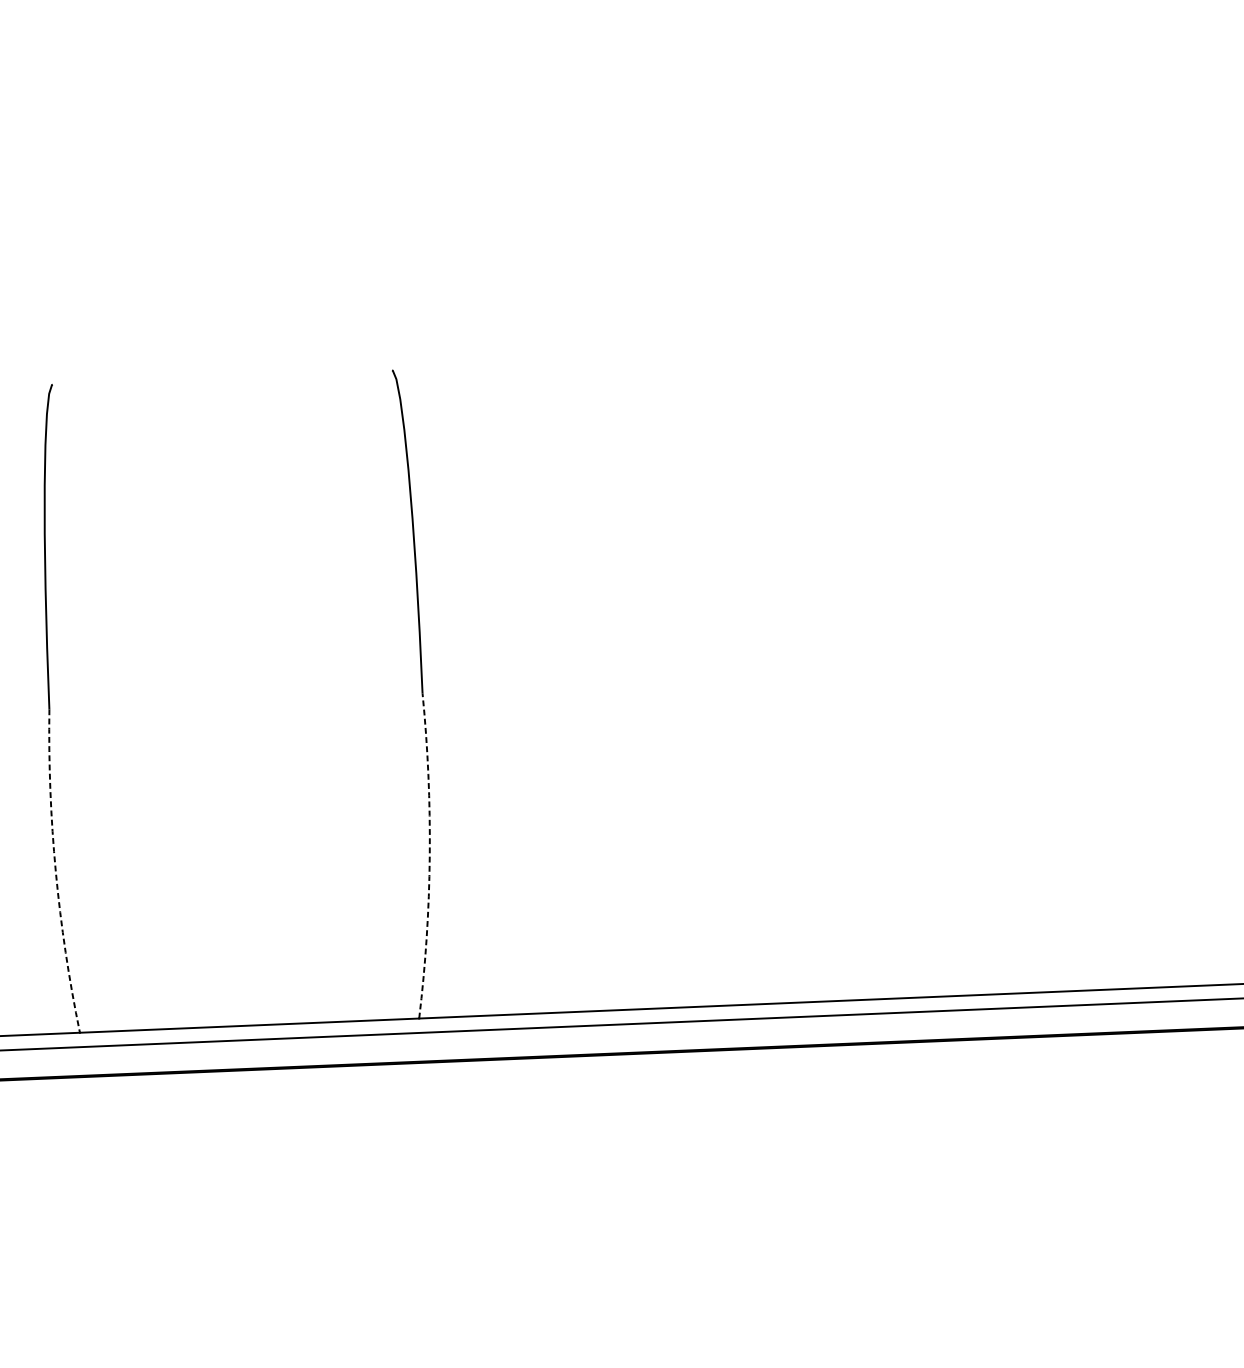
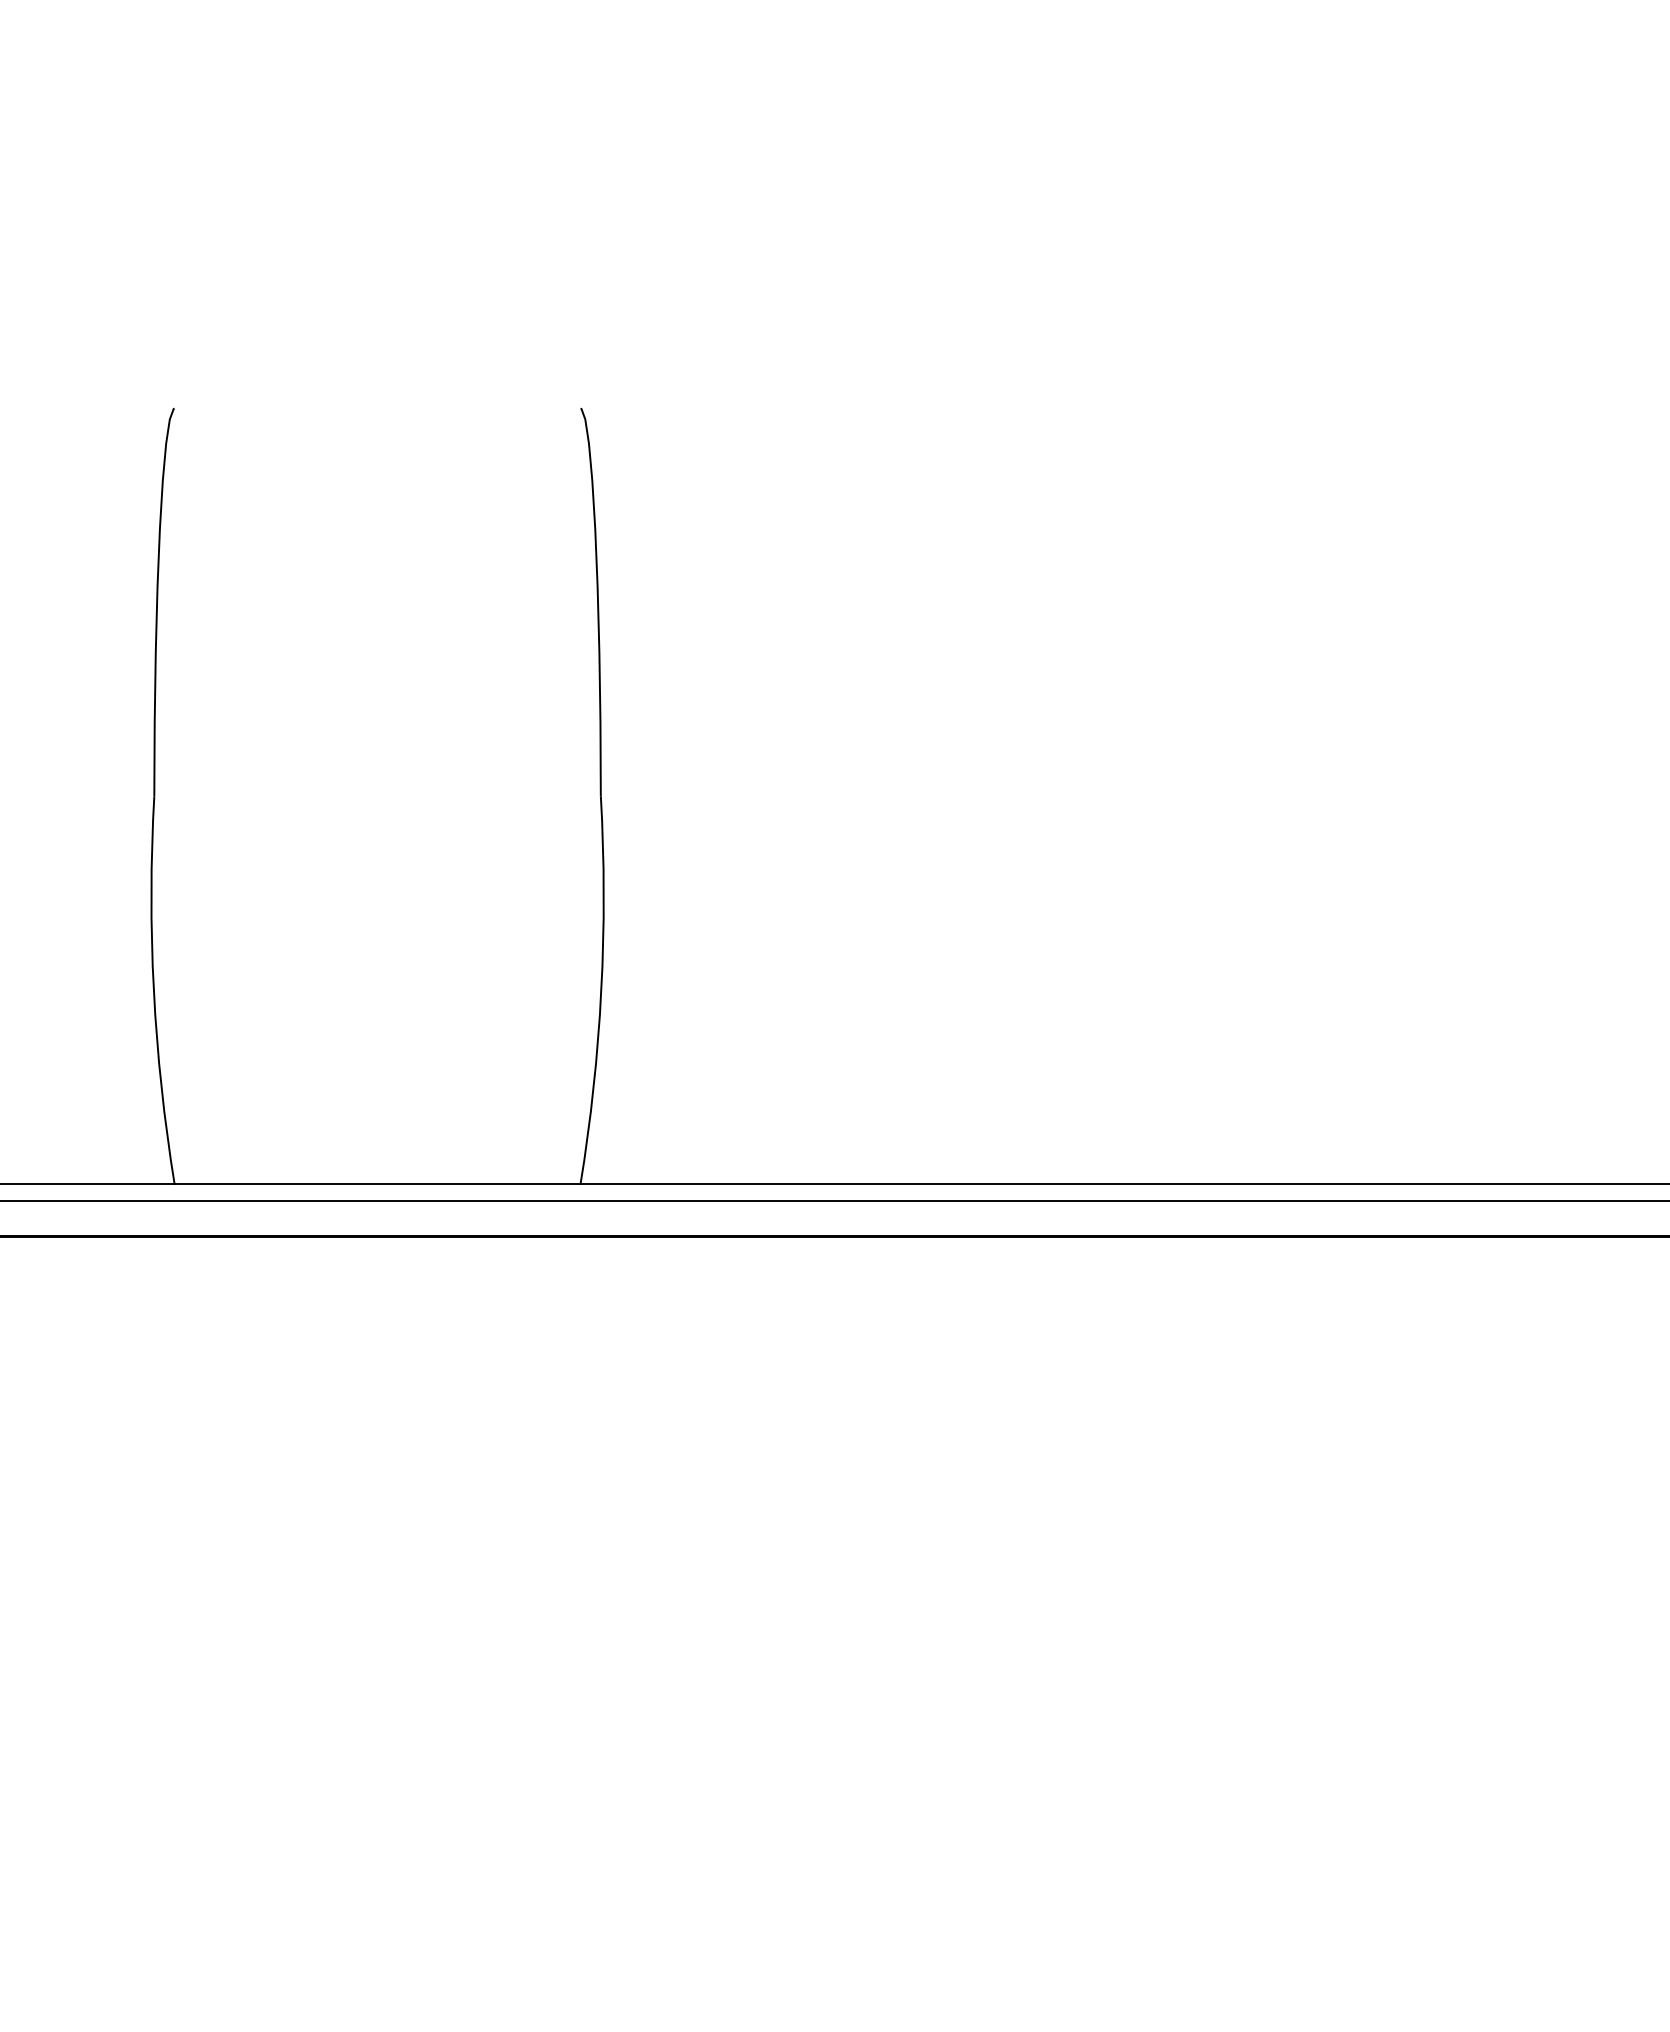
arc: (429, 855) -> (601, 990), dashed -> solid
arc: (55, 871) -> (153, 990), dashed -> solid

